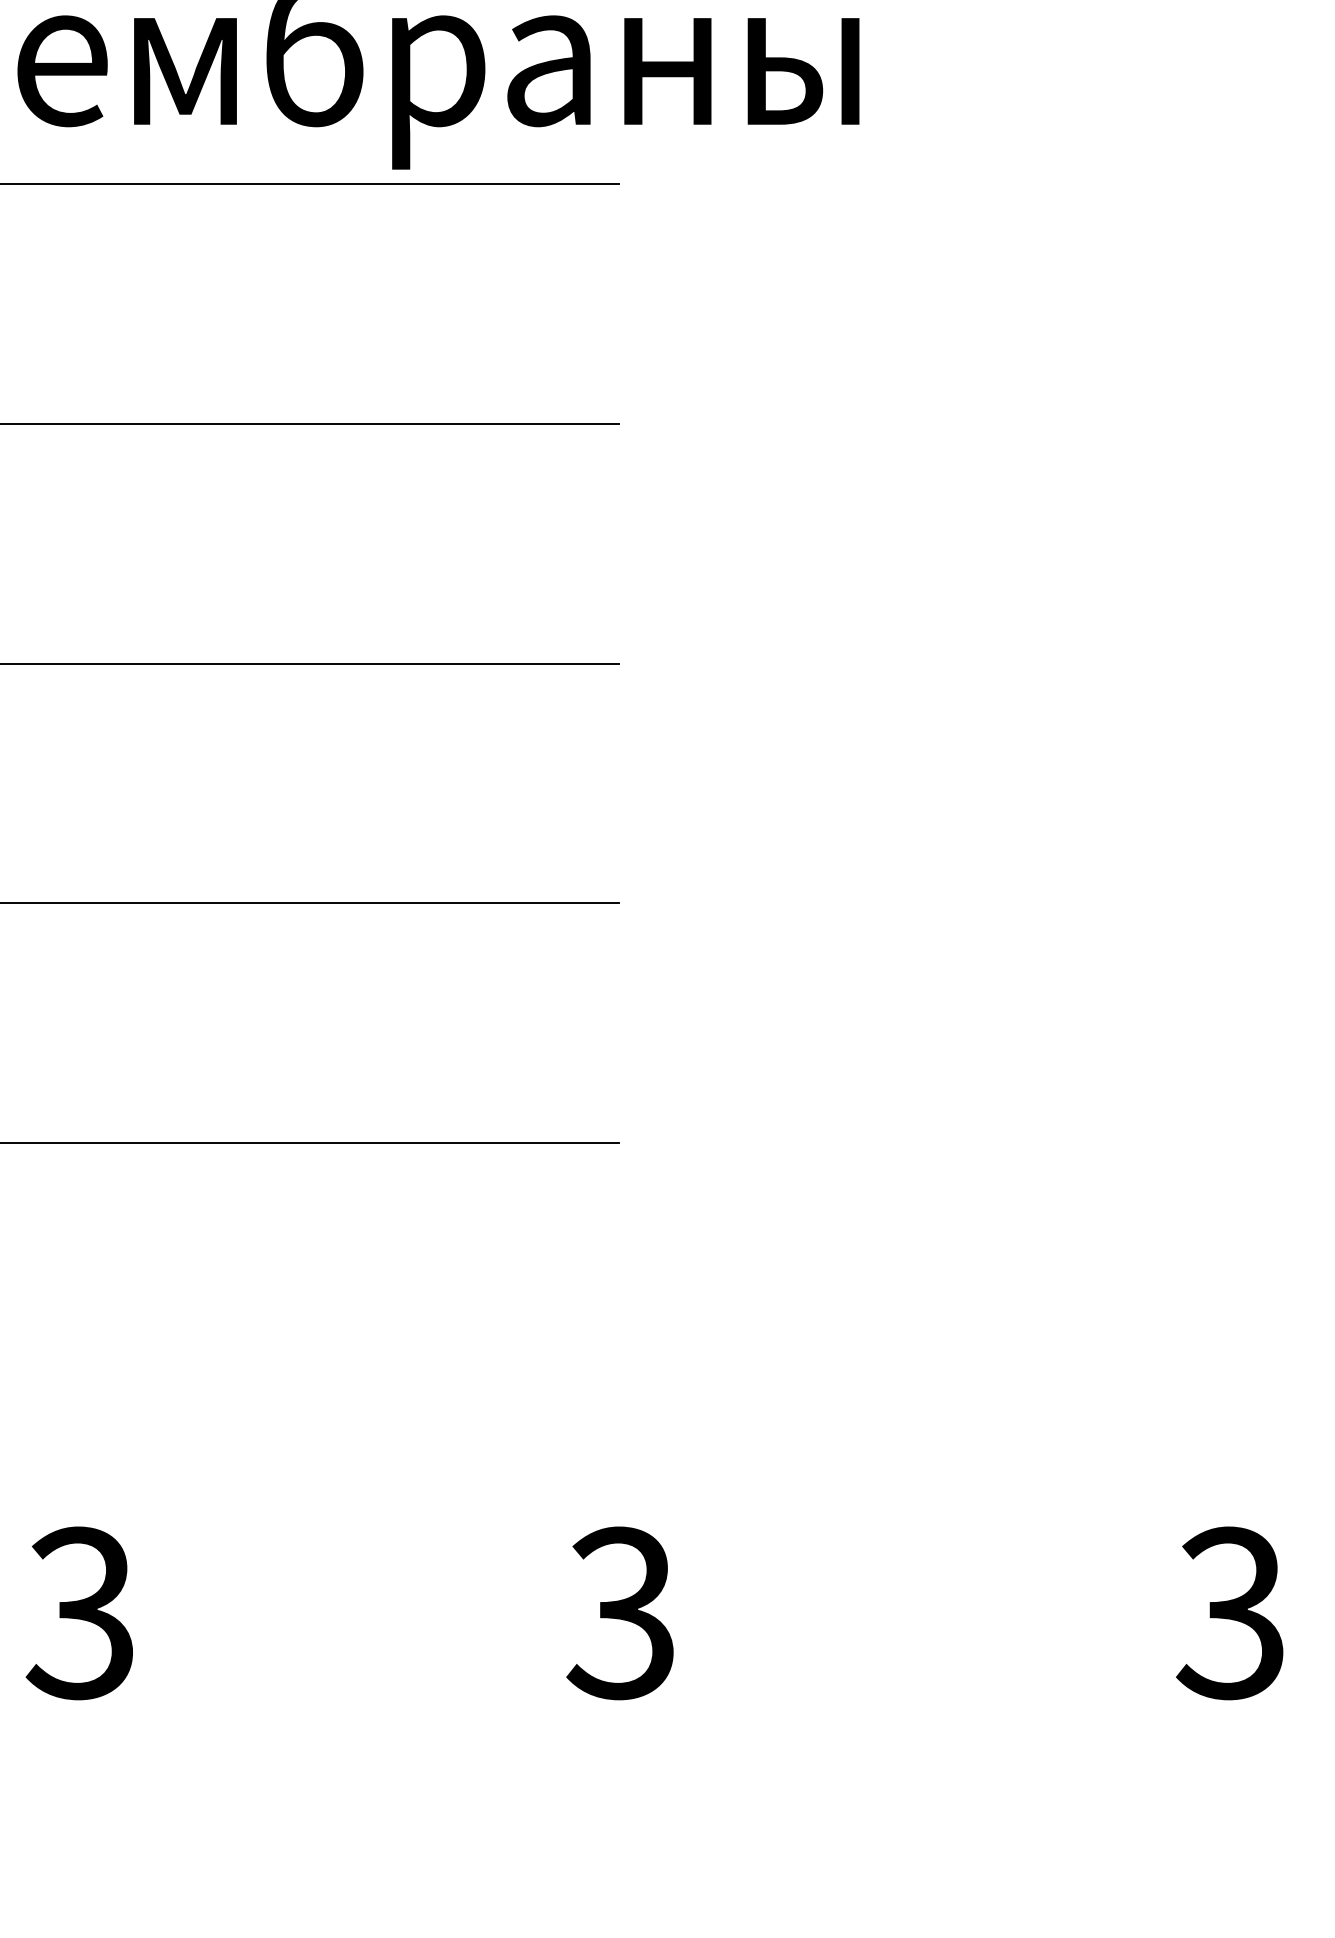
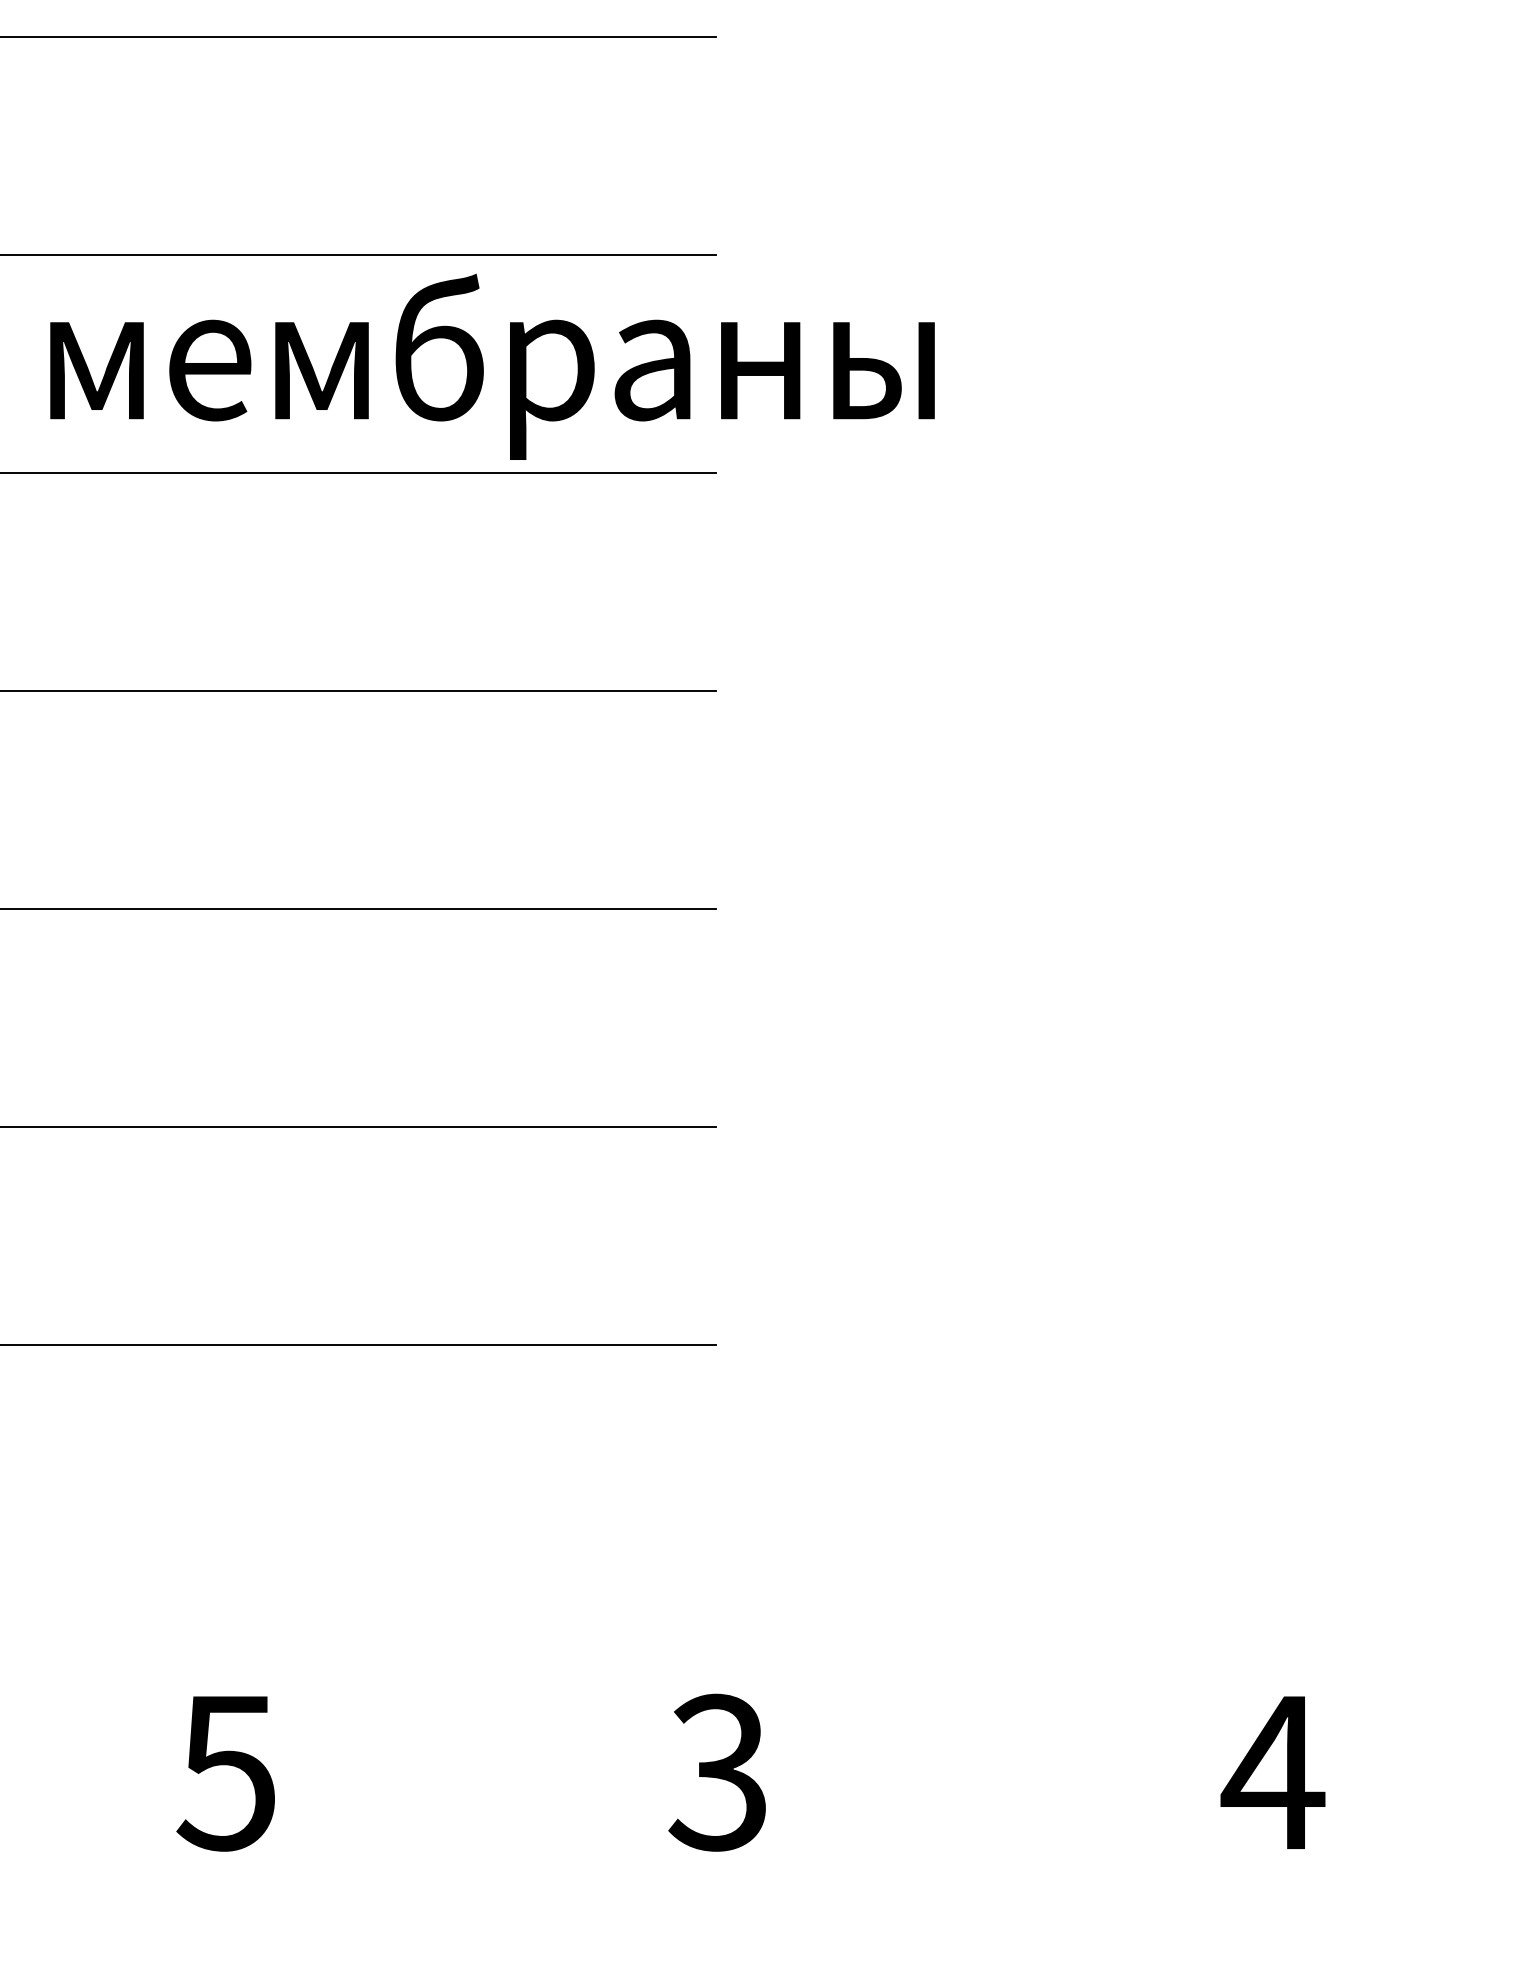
text: (79, 1613) -> (225, 1772), 3 -> 5
text: (1230, 1613) -> (1272, 1772), 3 -> 4

